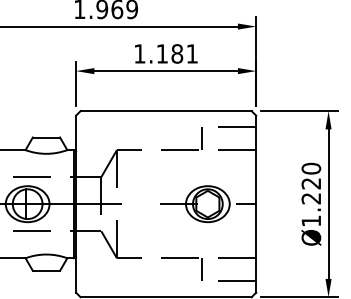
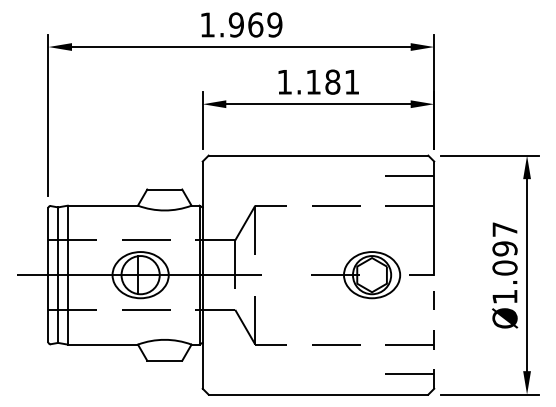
line: (201, 138) -> (364, 190), removed
text: (310, 183) -> (504, 248), Ø1.220 -> Ø1.097
line: (256, 248) -> (434, 331), solid -> dashed
line: (201, 269) -> (364, 359), removed

